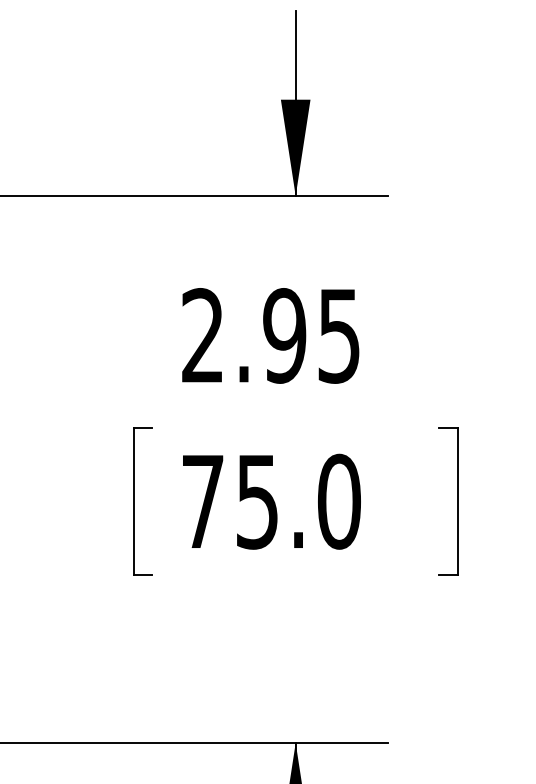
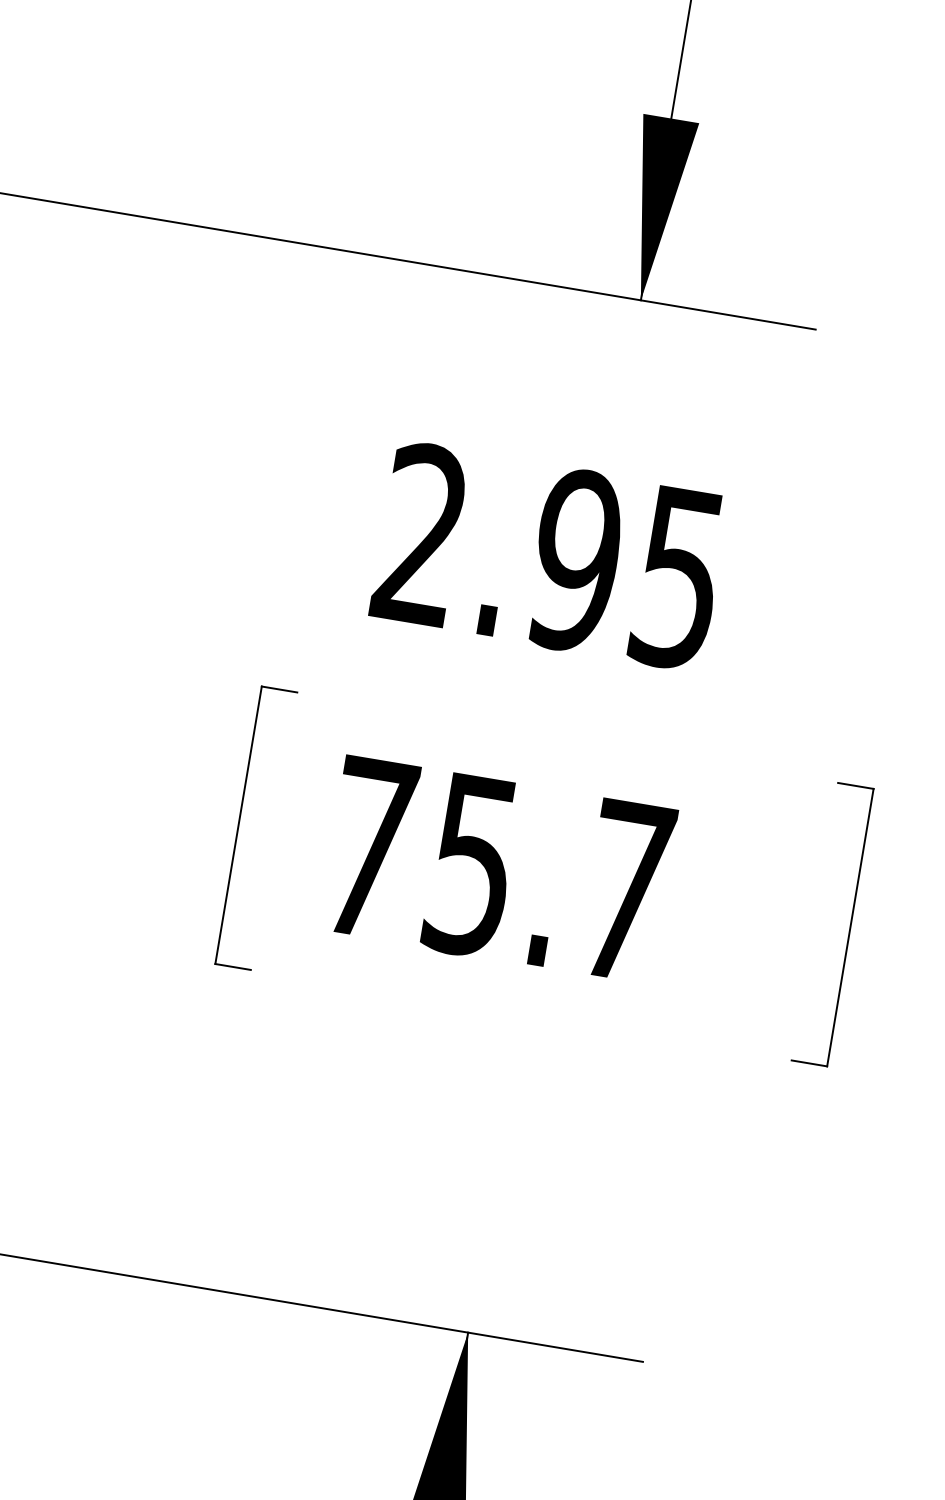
text: (339, 501) -> (627, 890), 75.0 -> 75.7

